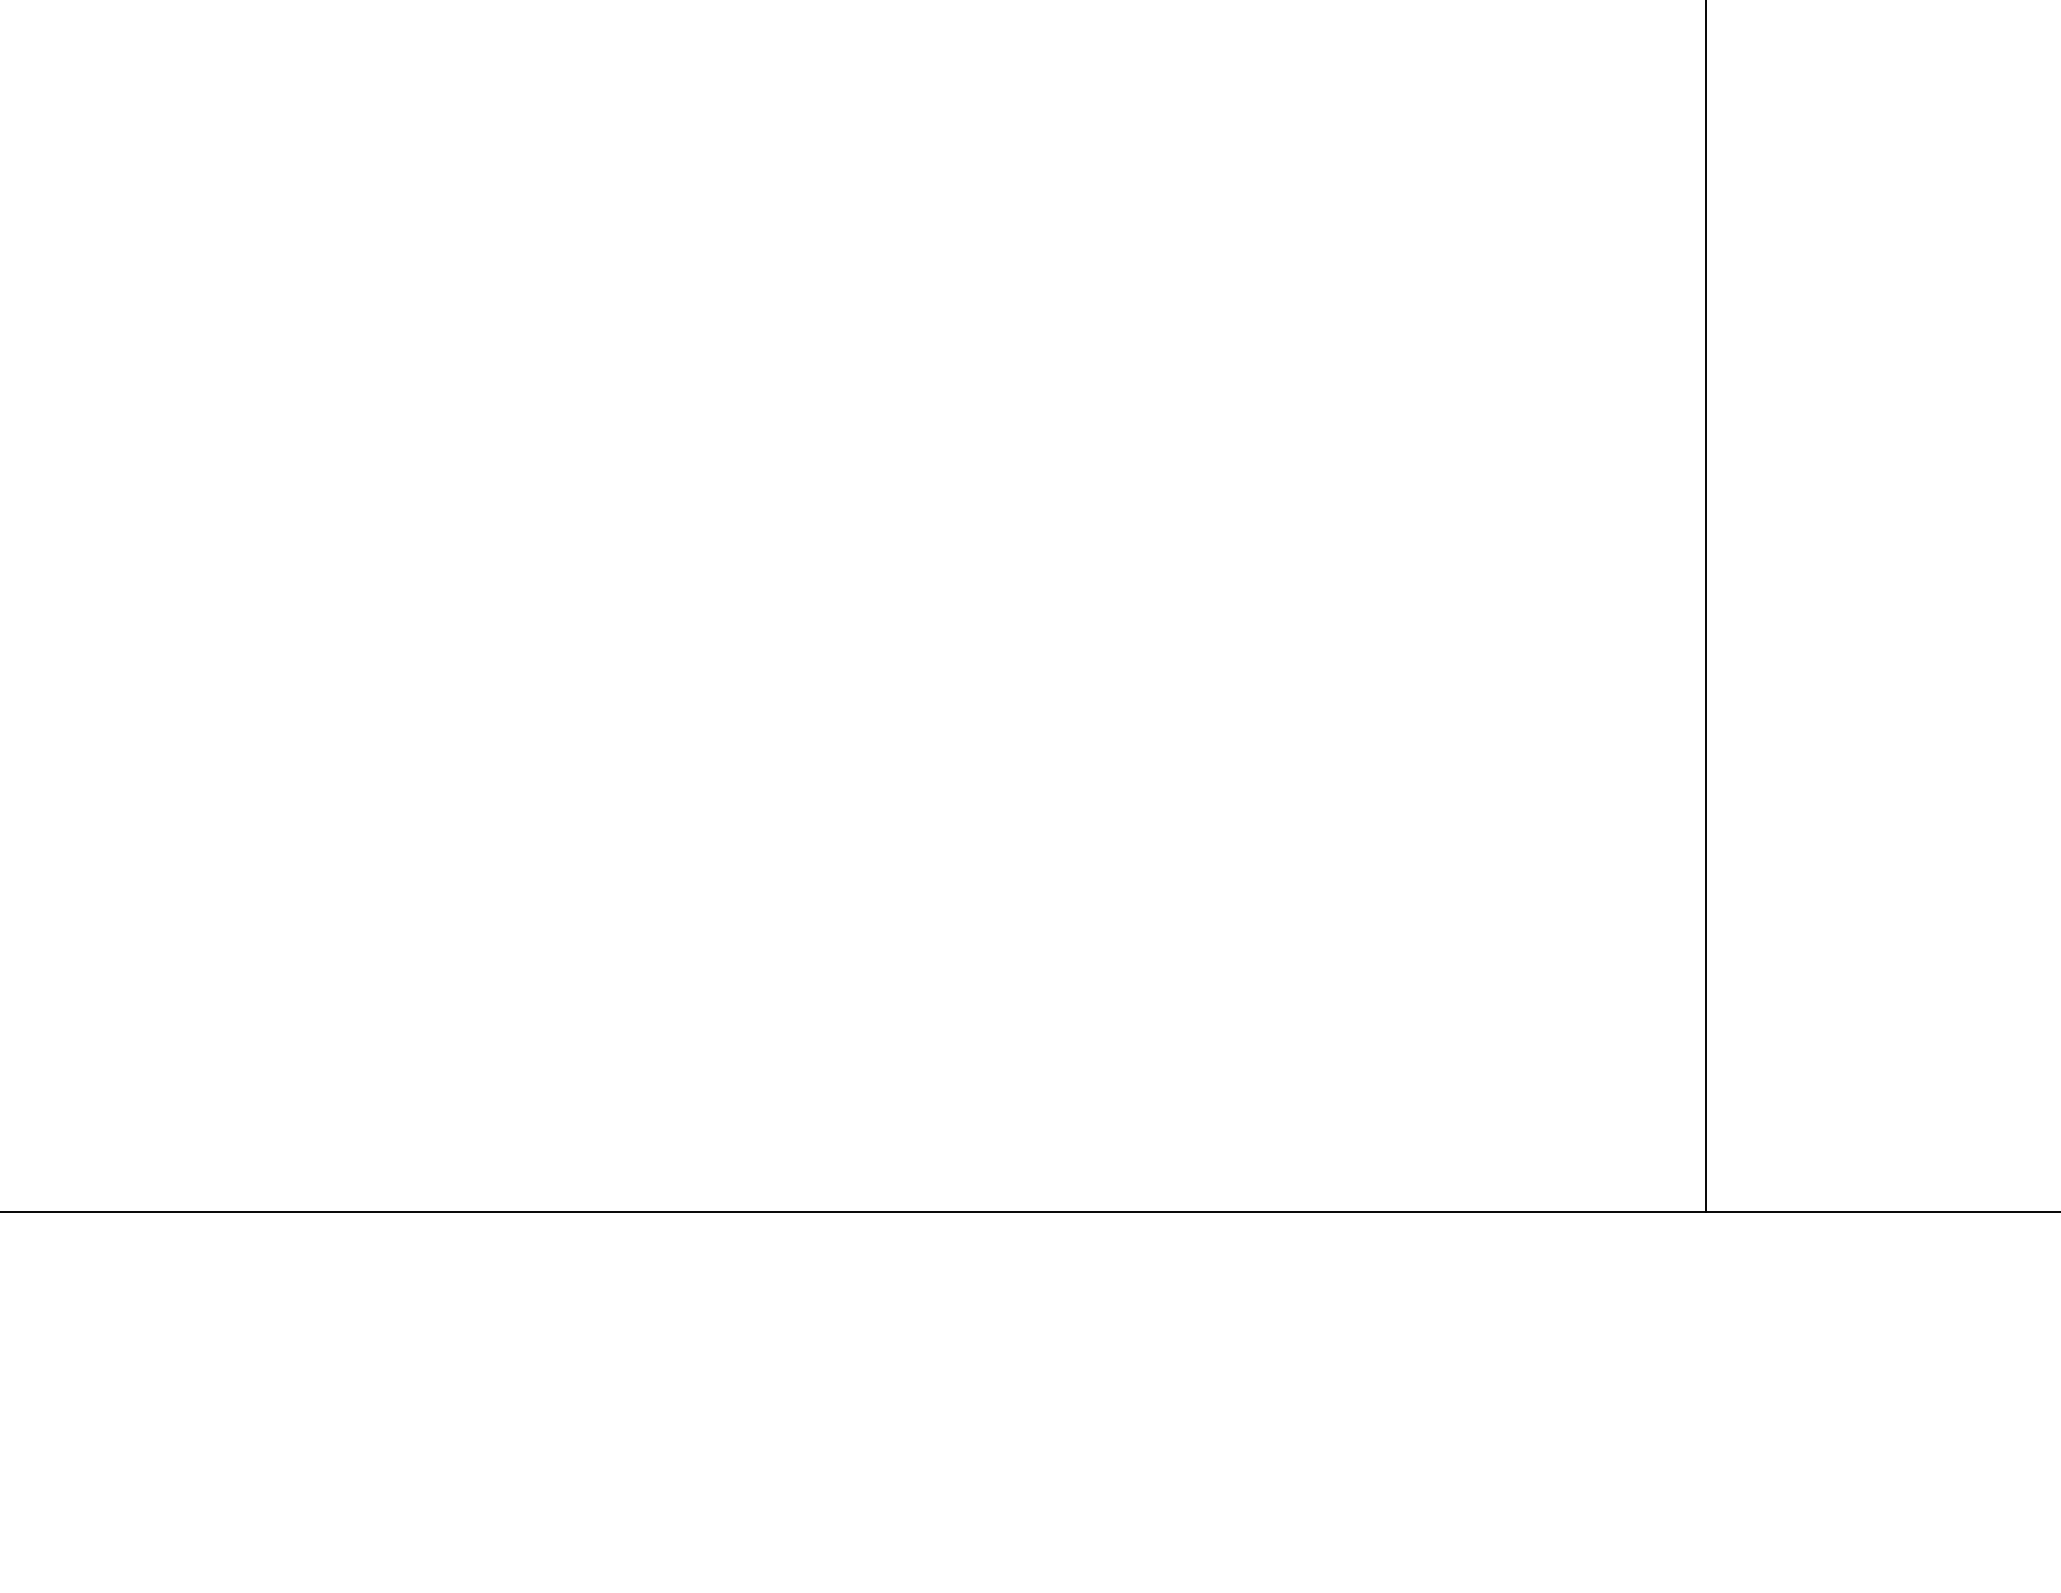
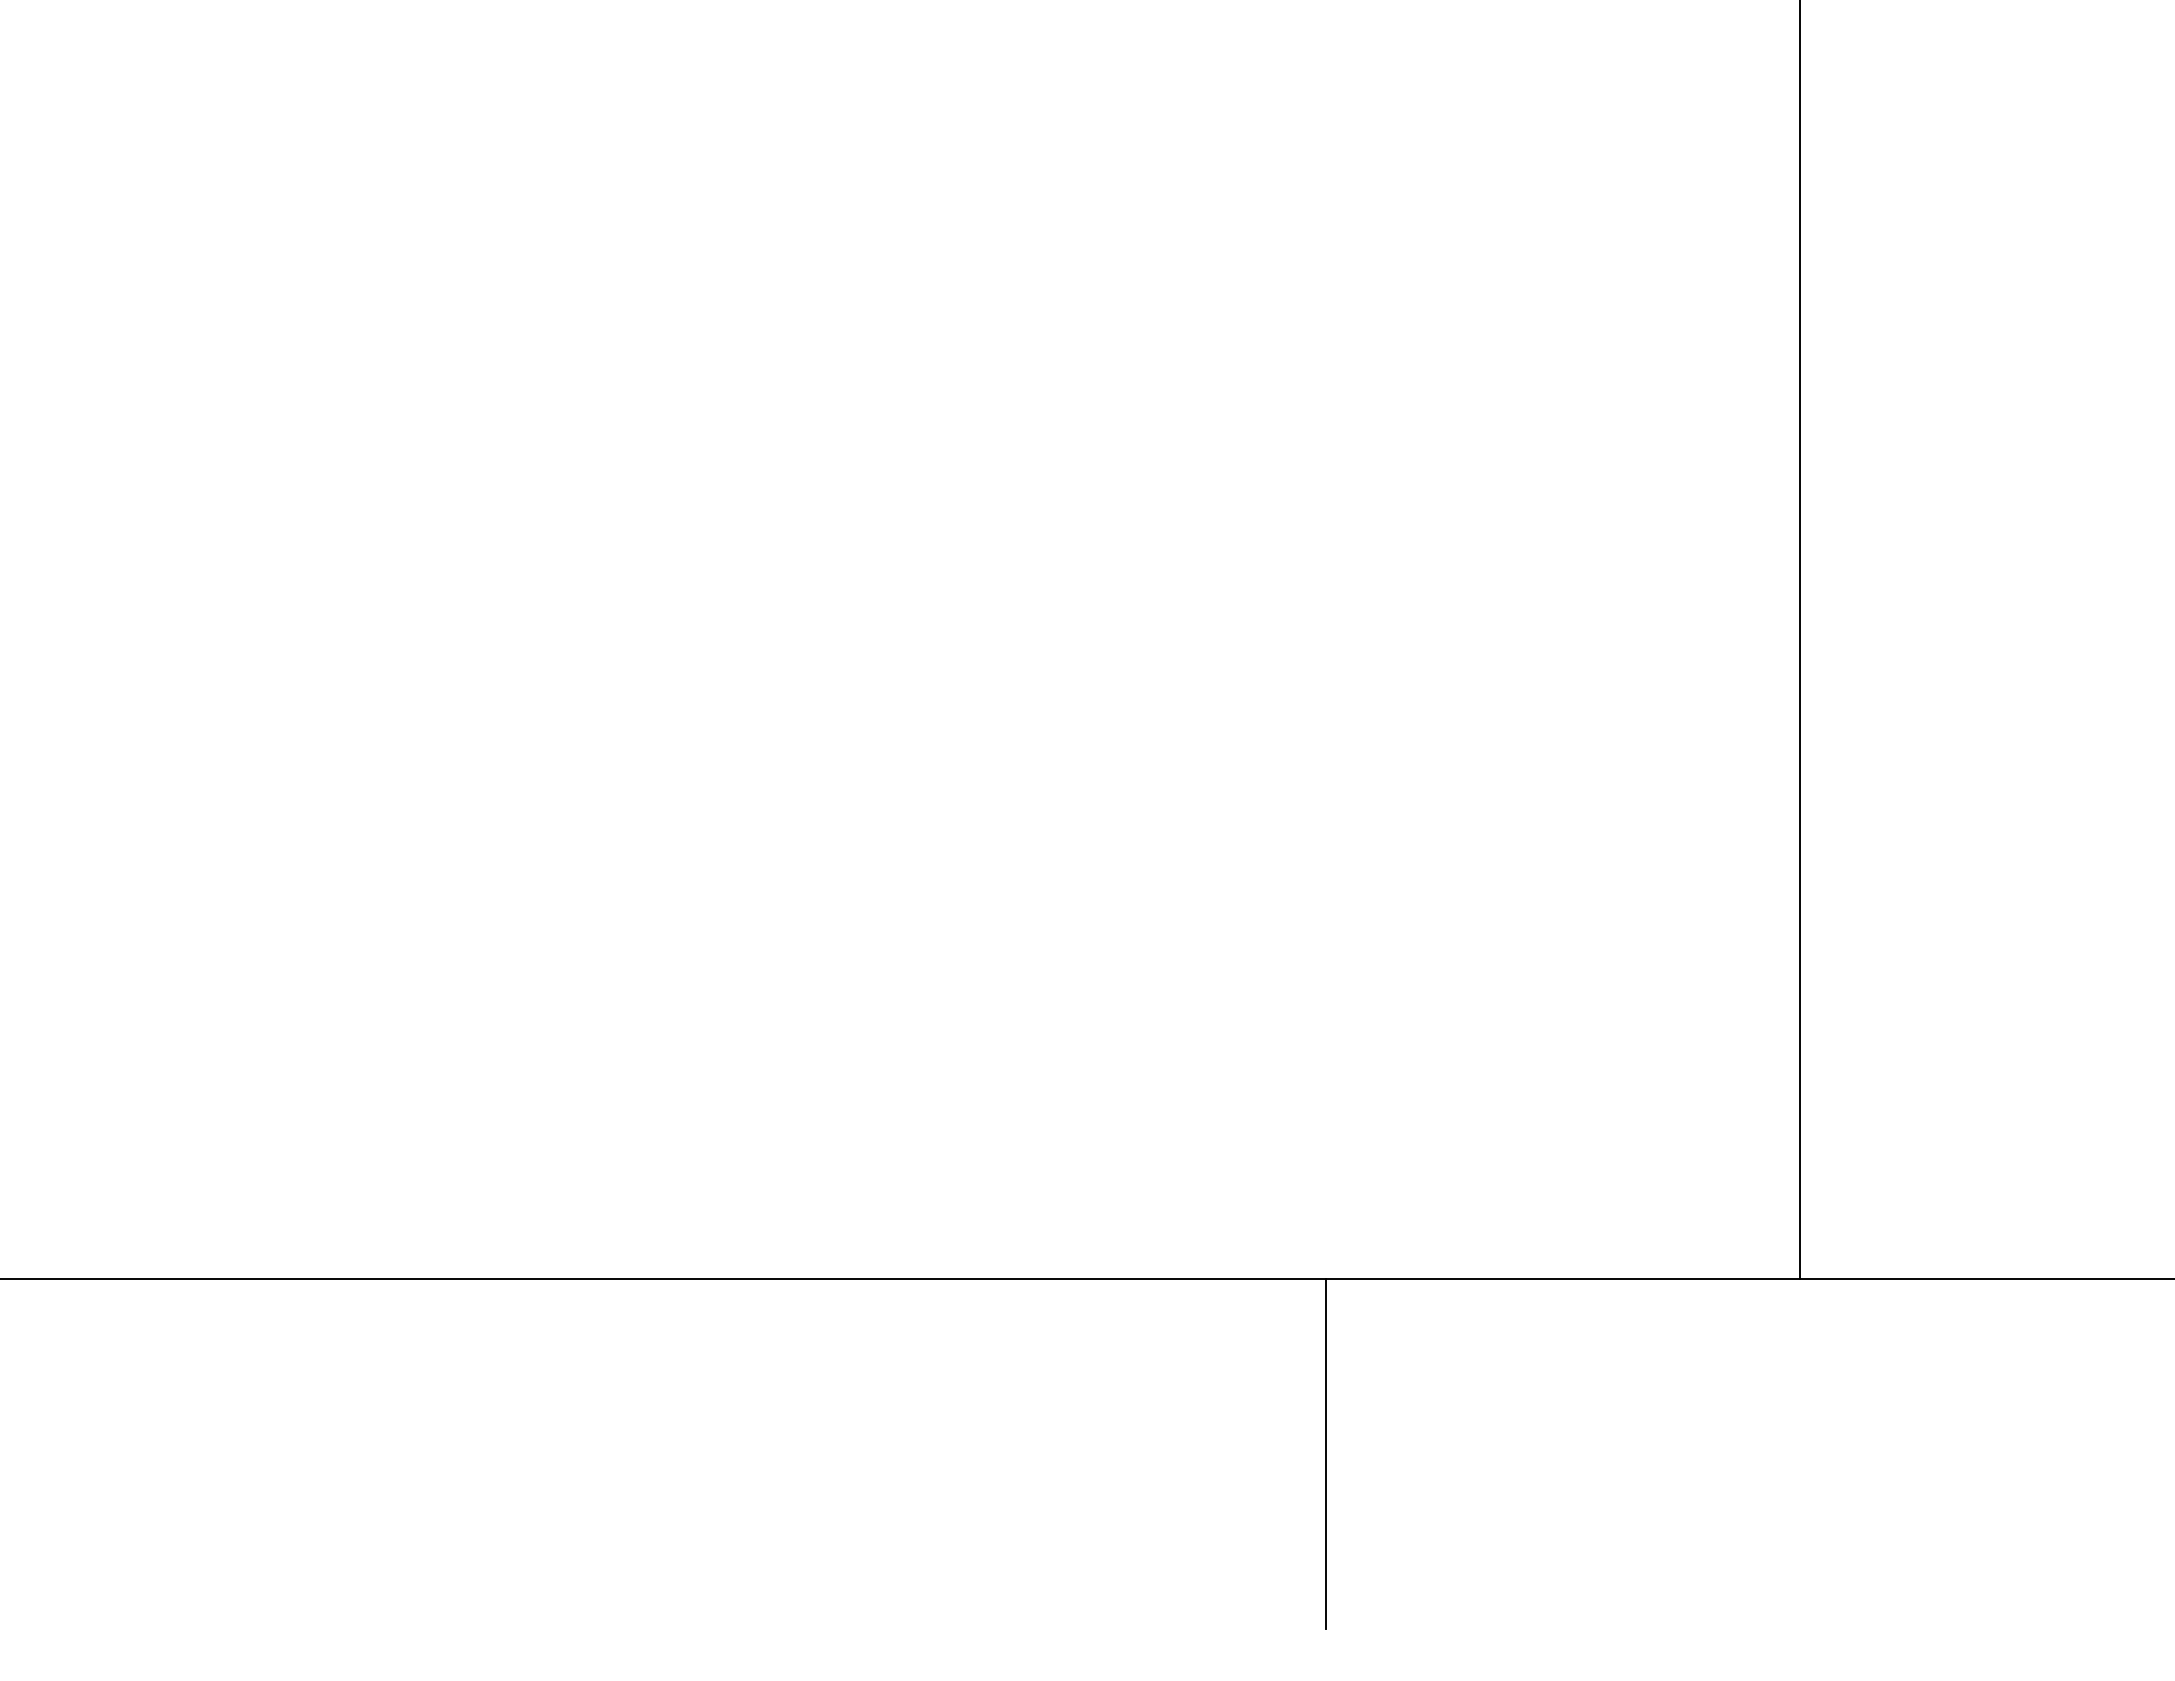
line: (1256, 1377) -> (1325, 1453), added

